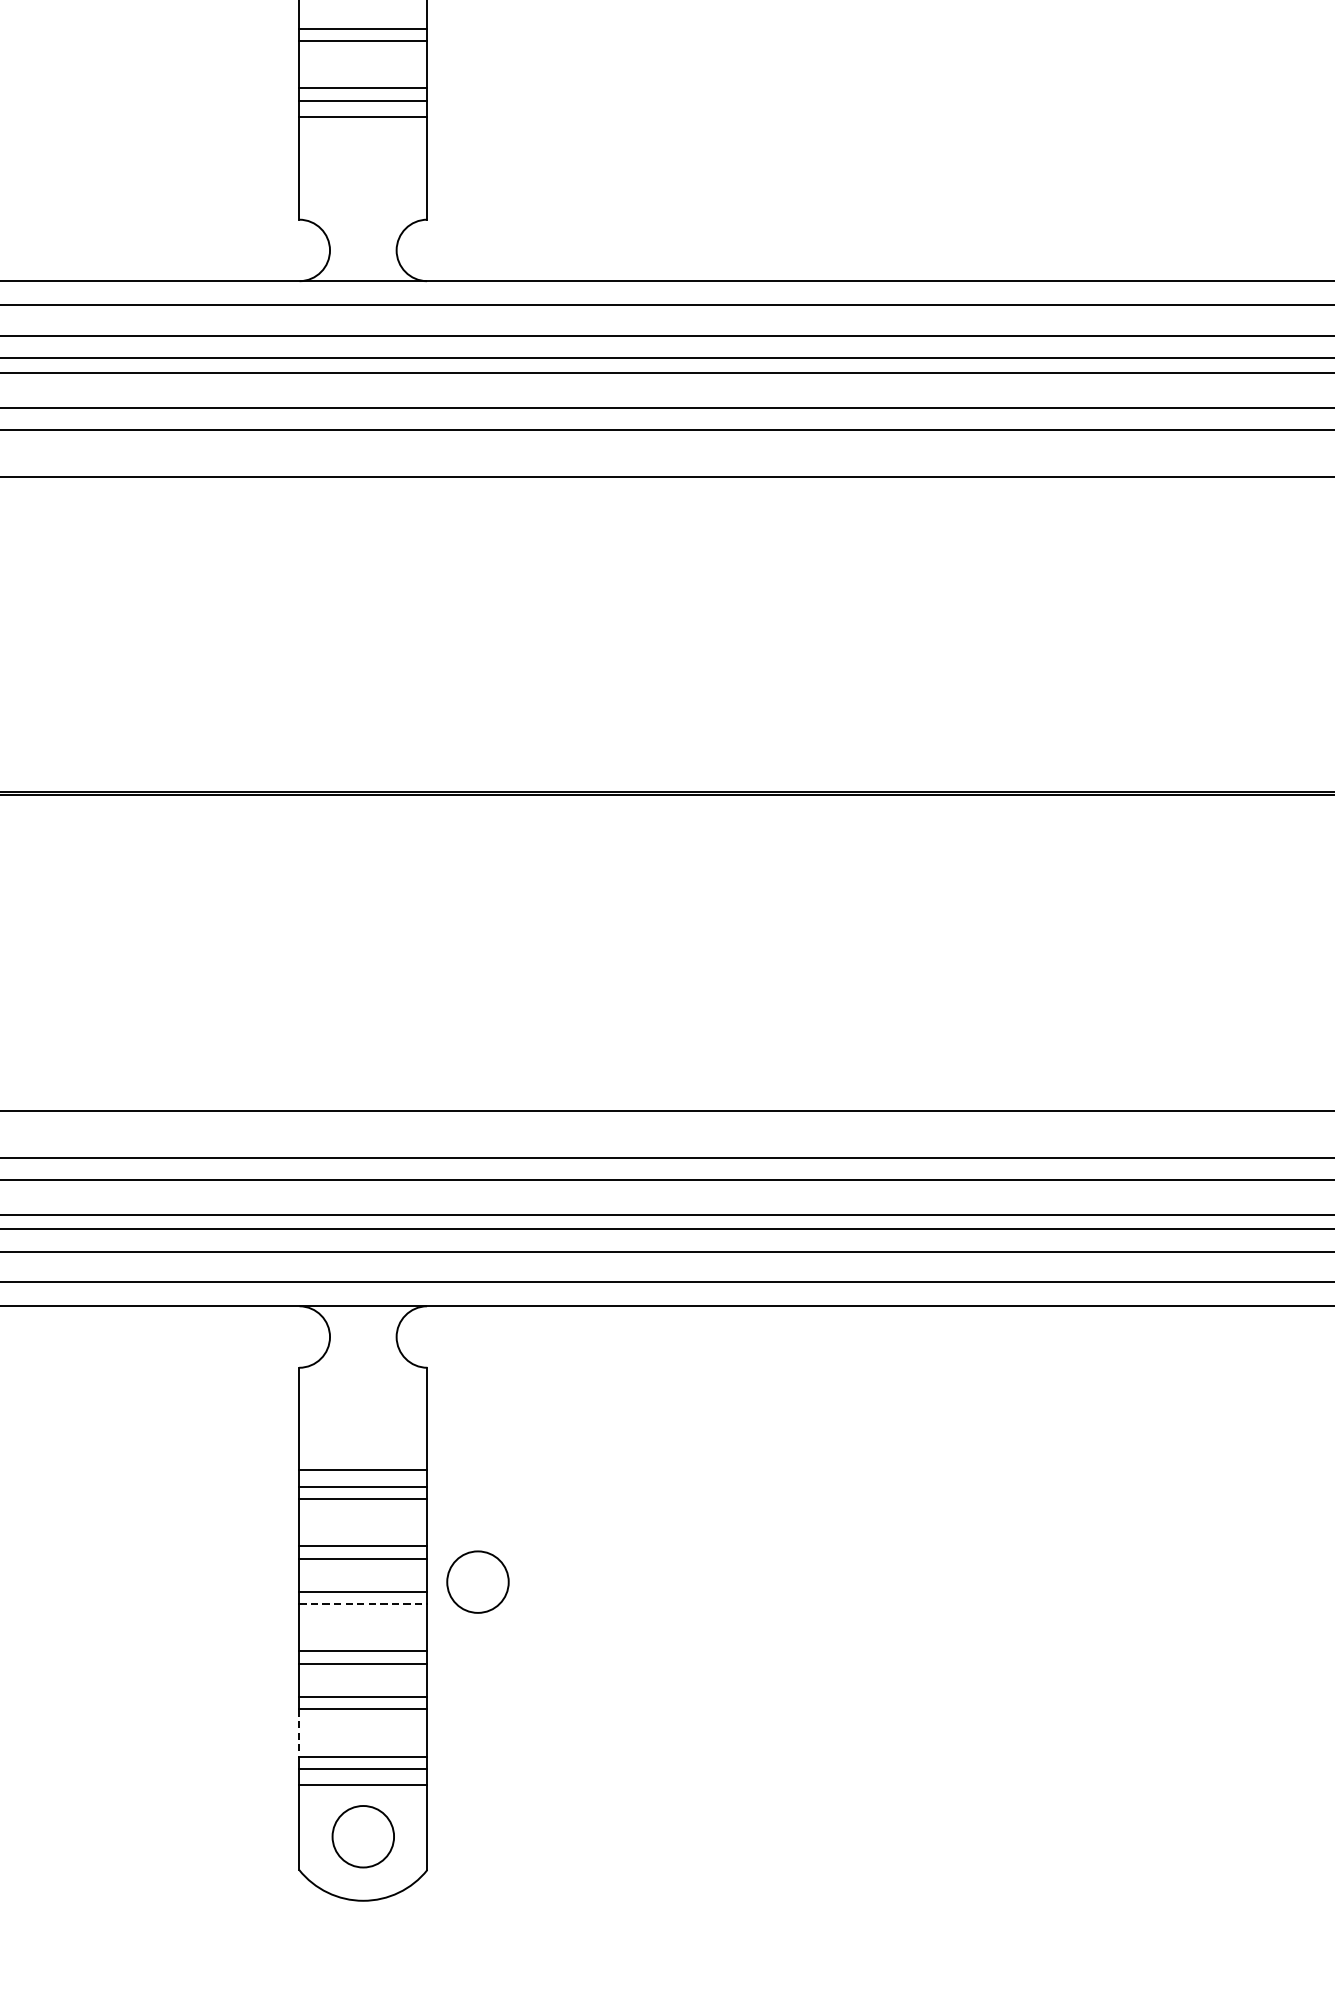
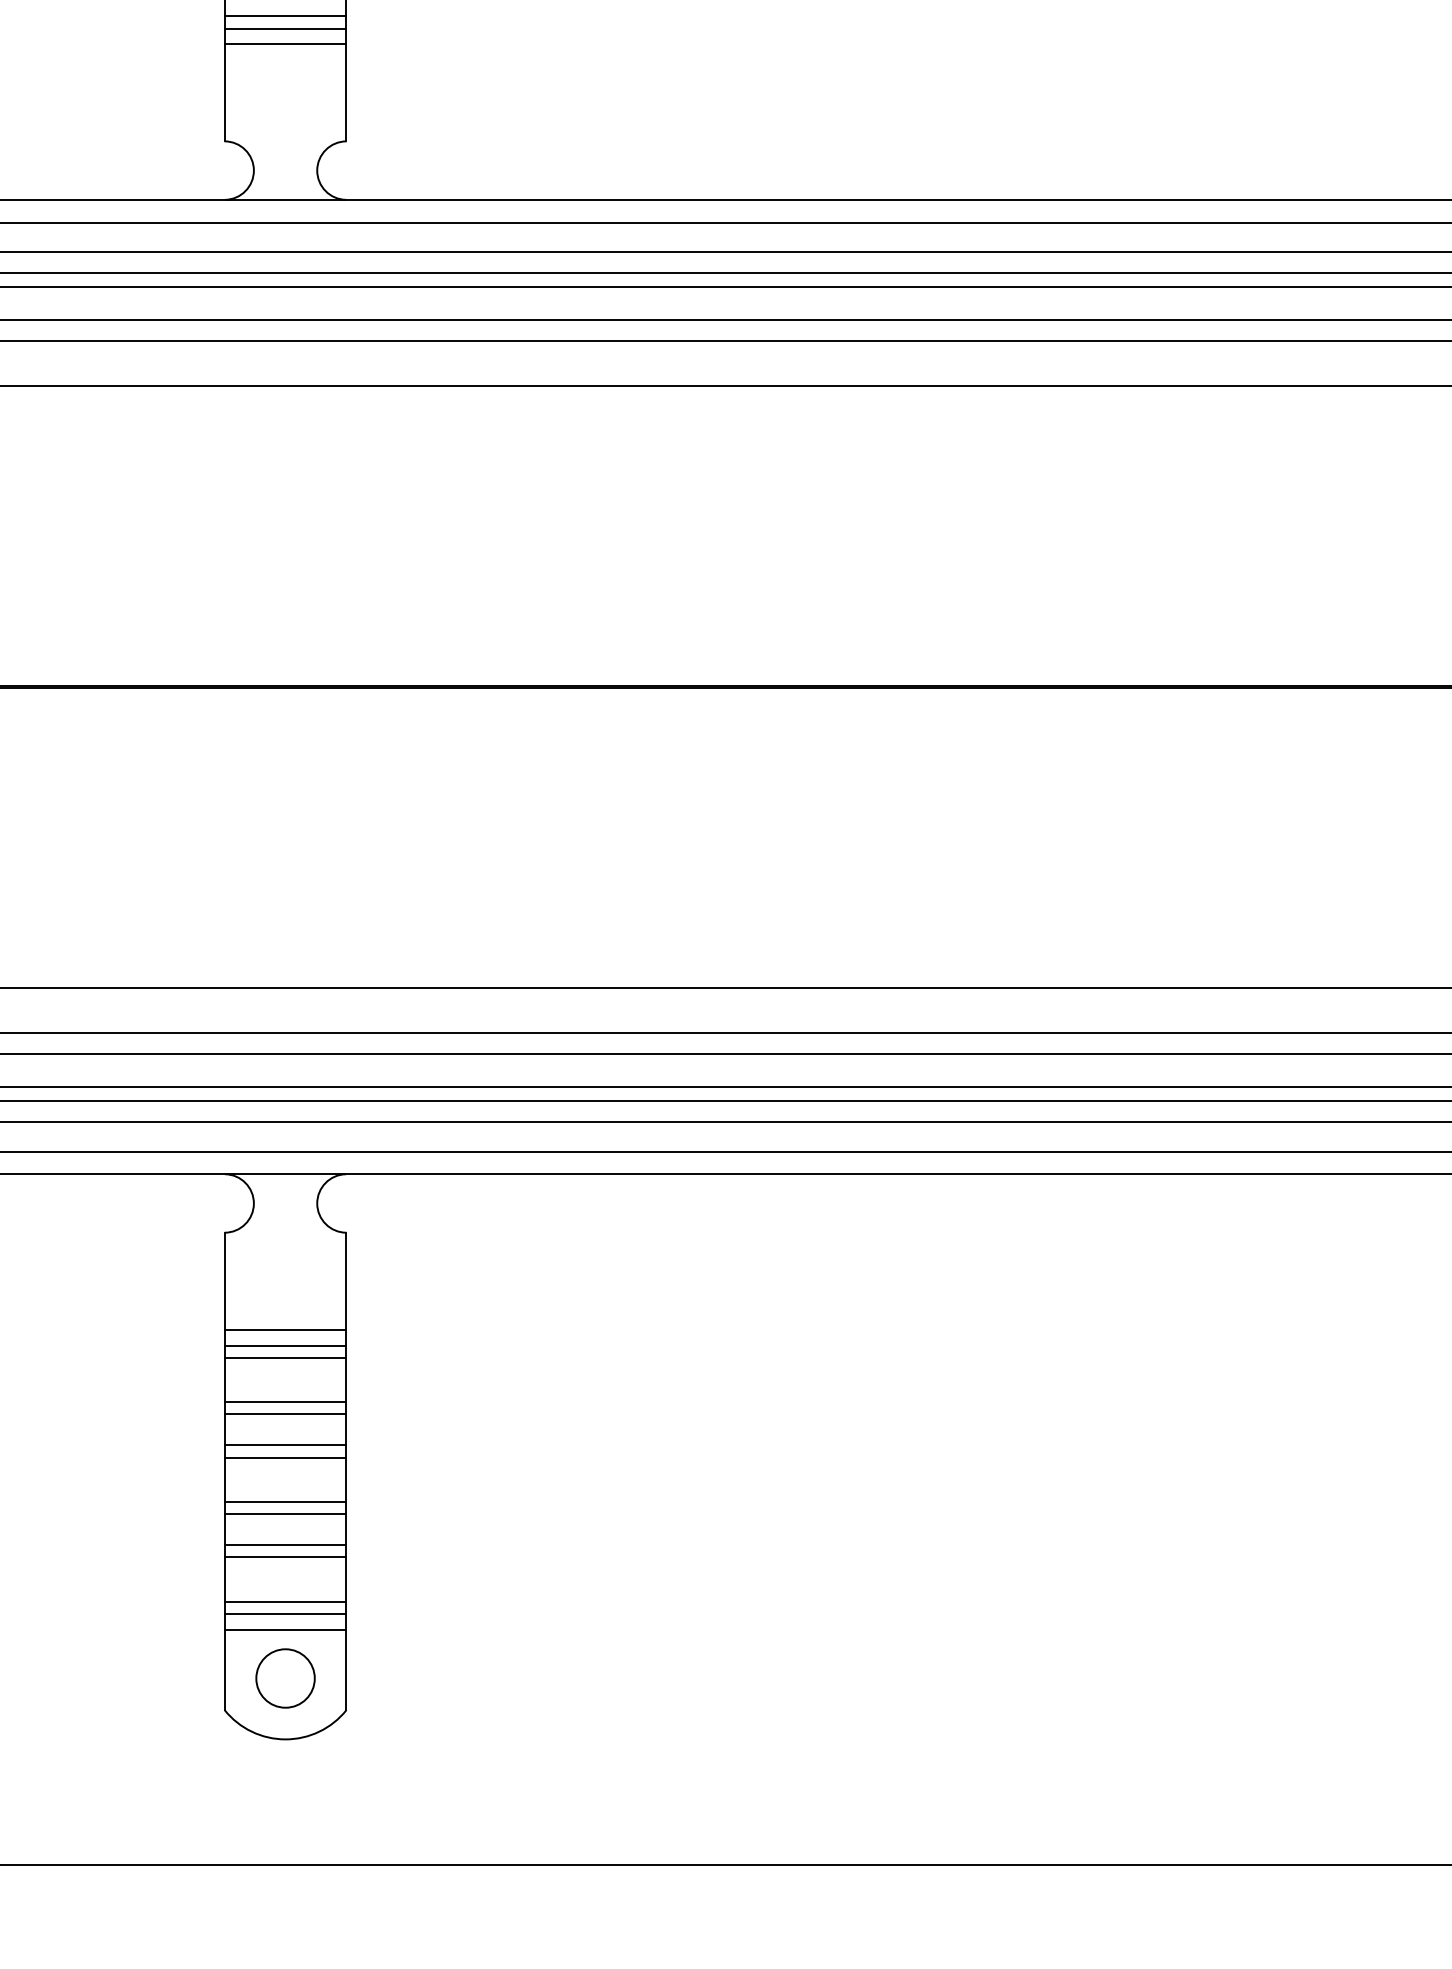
circle: (477, 1582) -> (394, 1436), removed
line: (363, 1604) -> (285, 1457), dashed -> solid
line: (299, 1733) -> (224, 1580), dashed -> solid

